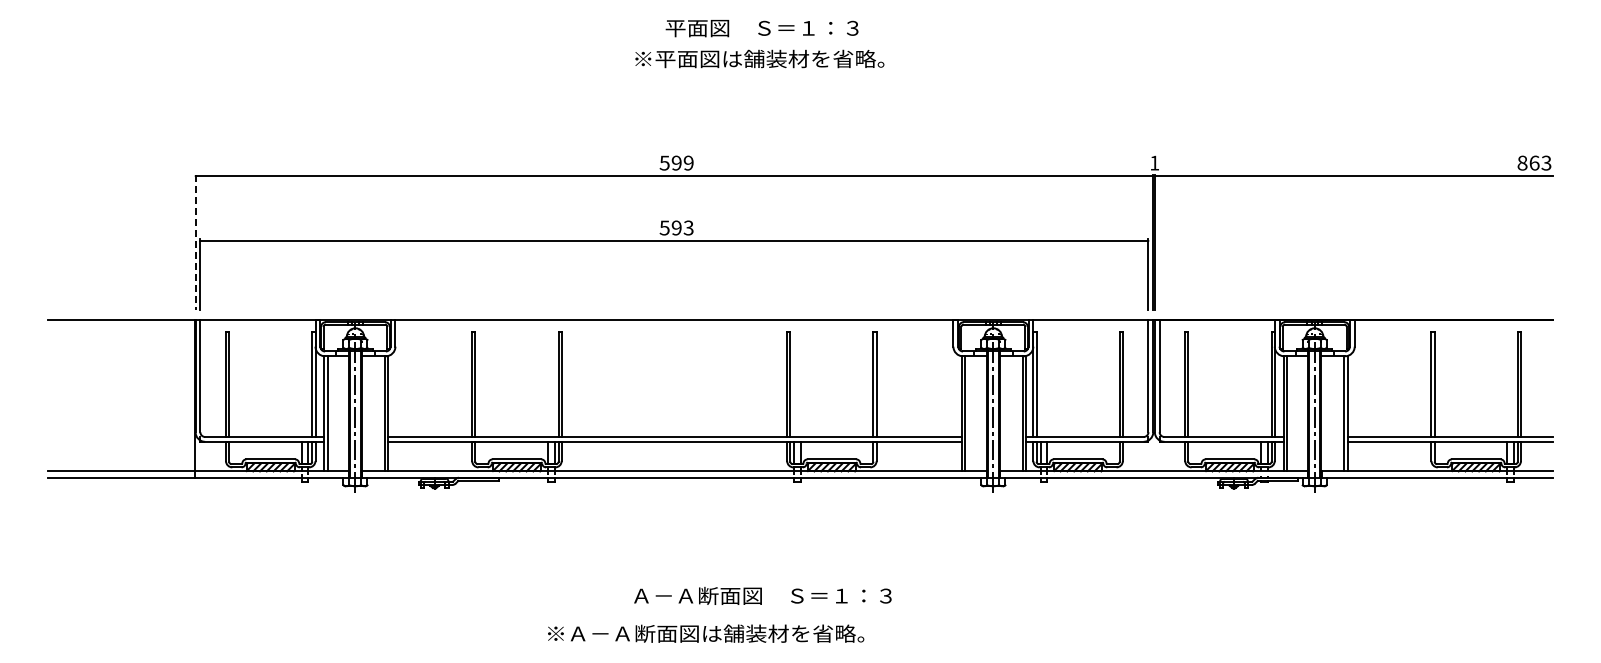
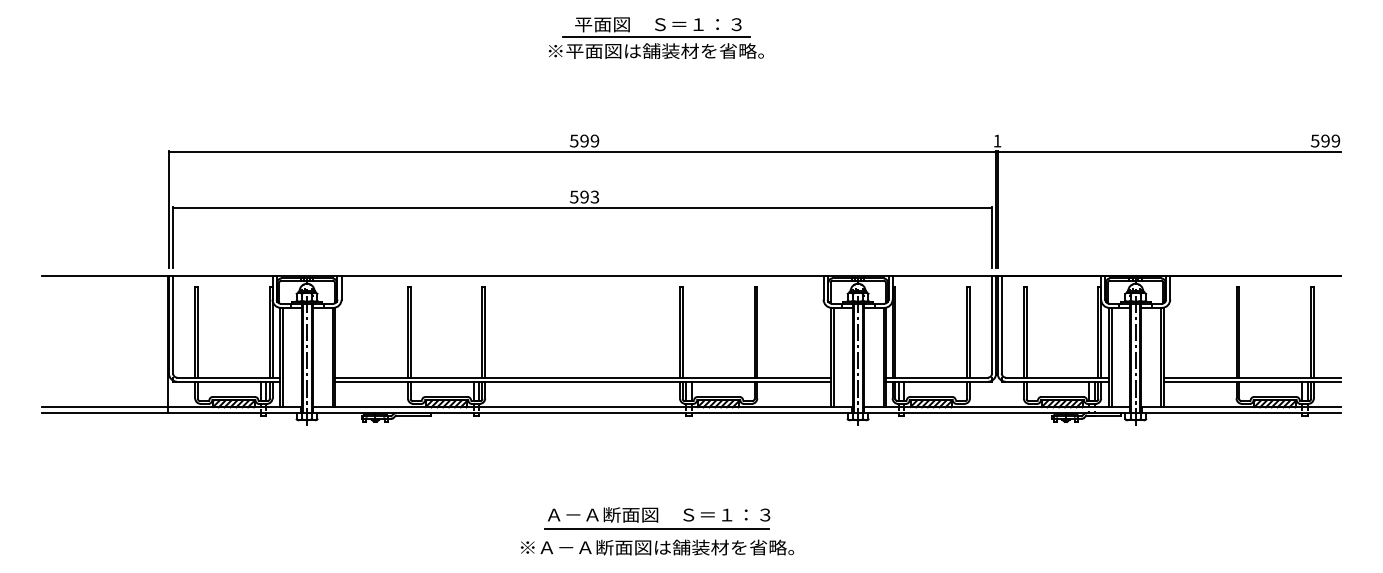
line: (760, 43) -> (656, 37), added
text: (1534, 162) -> (1325, 140), 863 -> 599
line: (195, 242) -> (168, 209), dashed -> solid
line: (760, 612) -> (656, 529), added
text: (706, 633) -> (657, 547), moved

